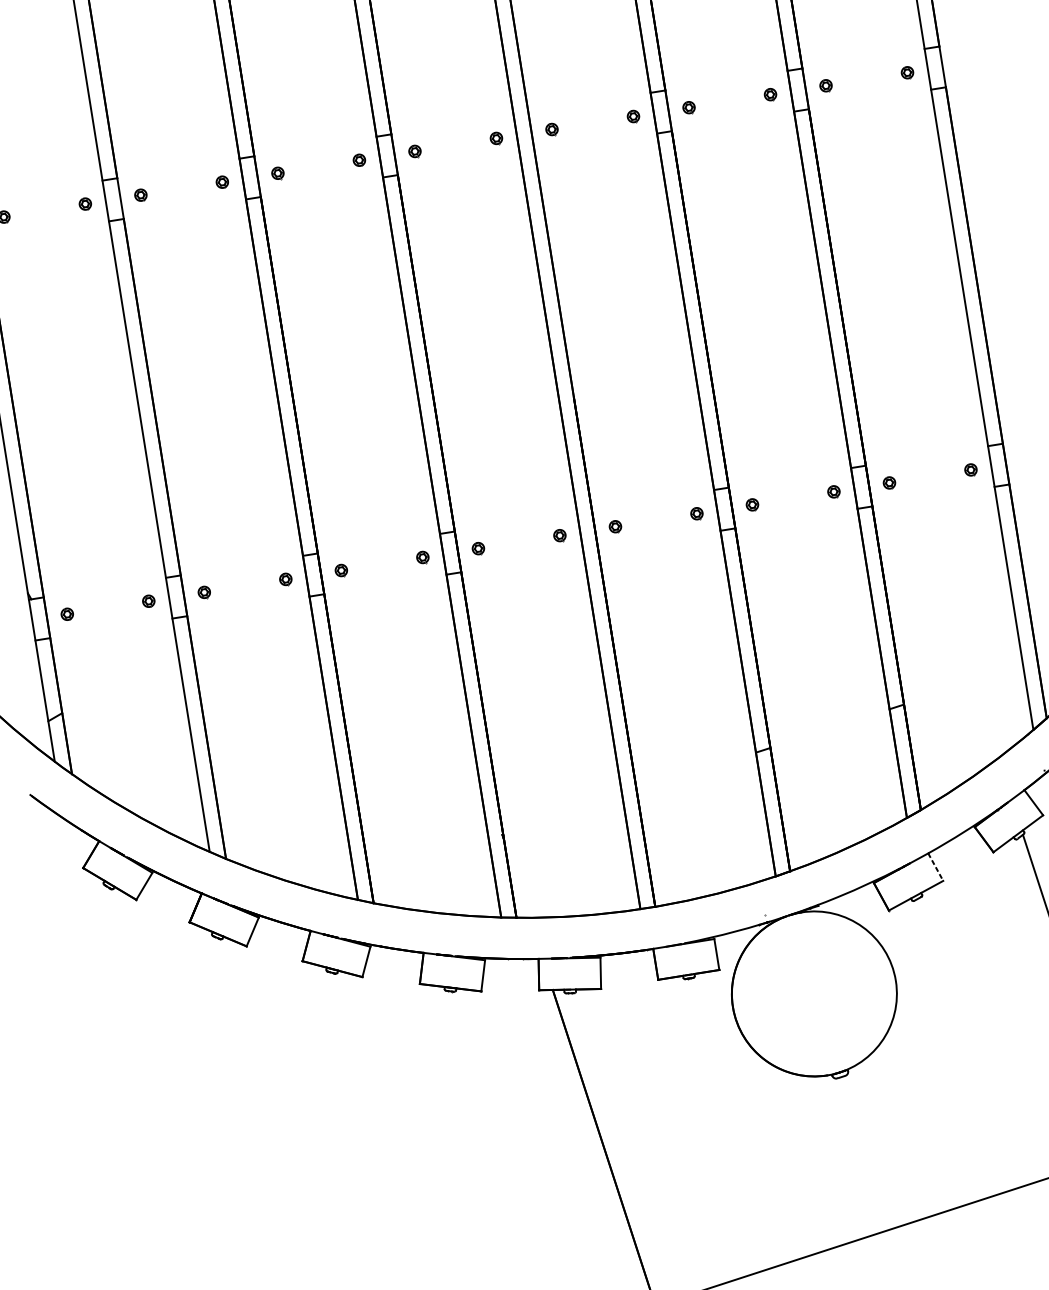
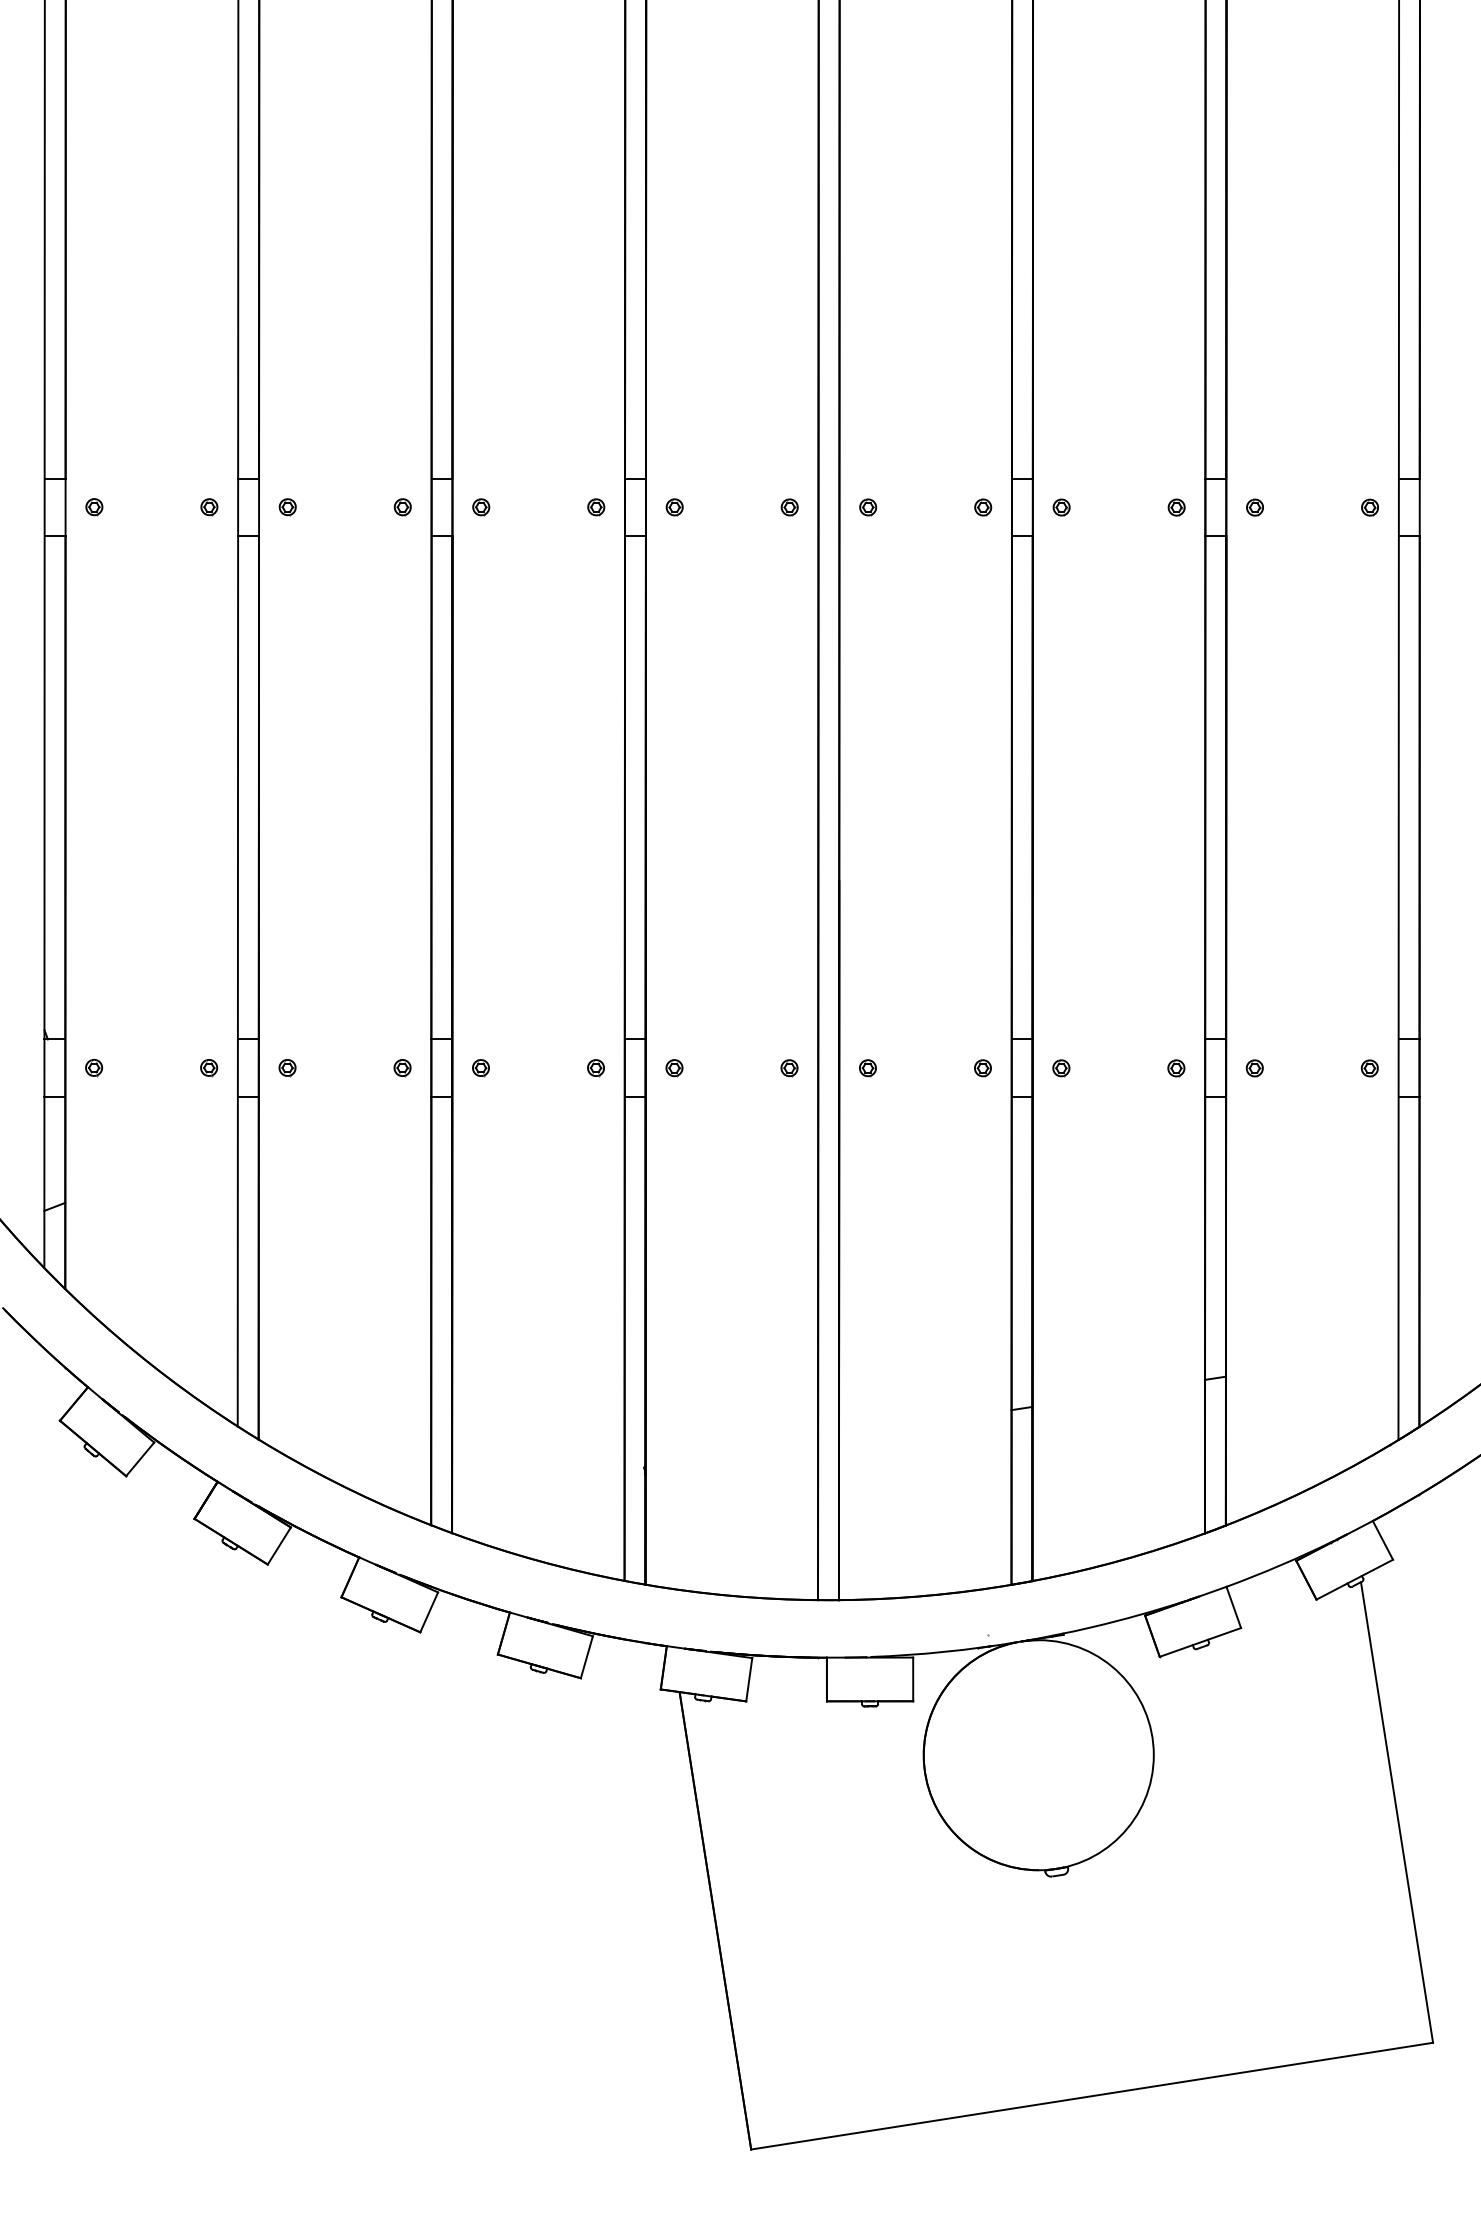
line: (935, 867) -> (1233, 1607), dashed -> solid

